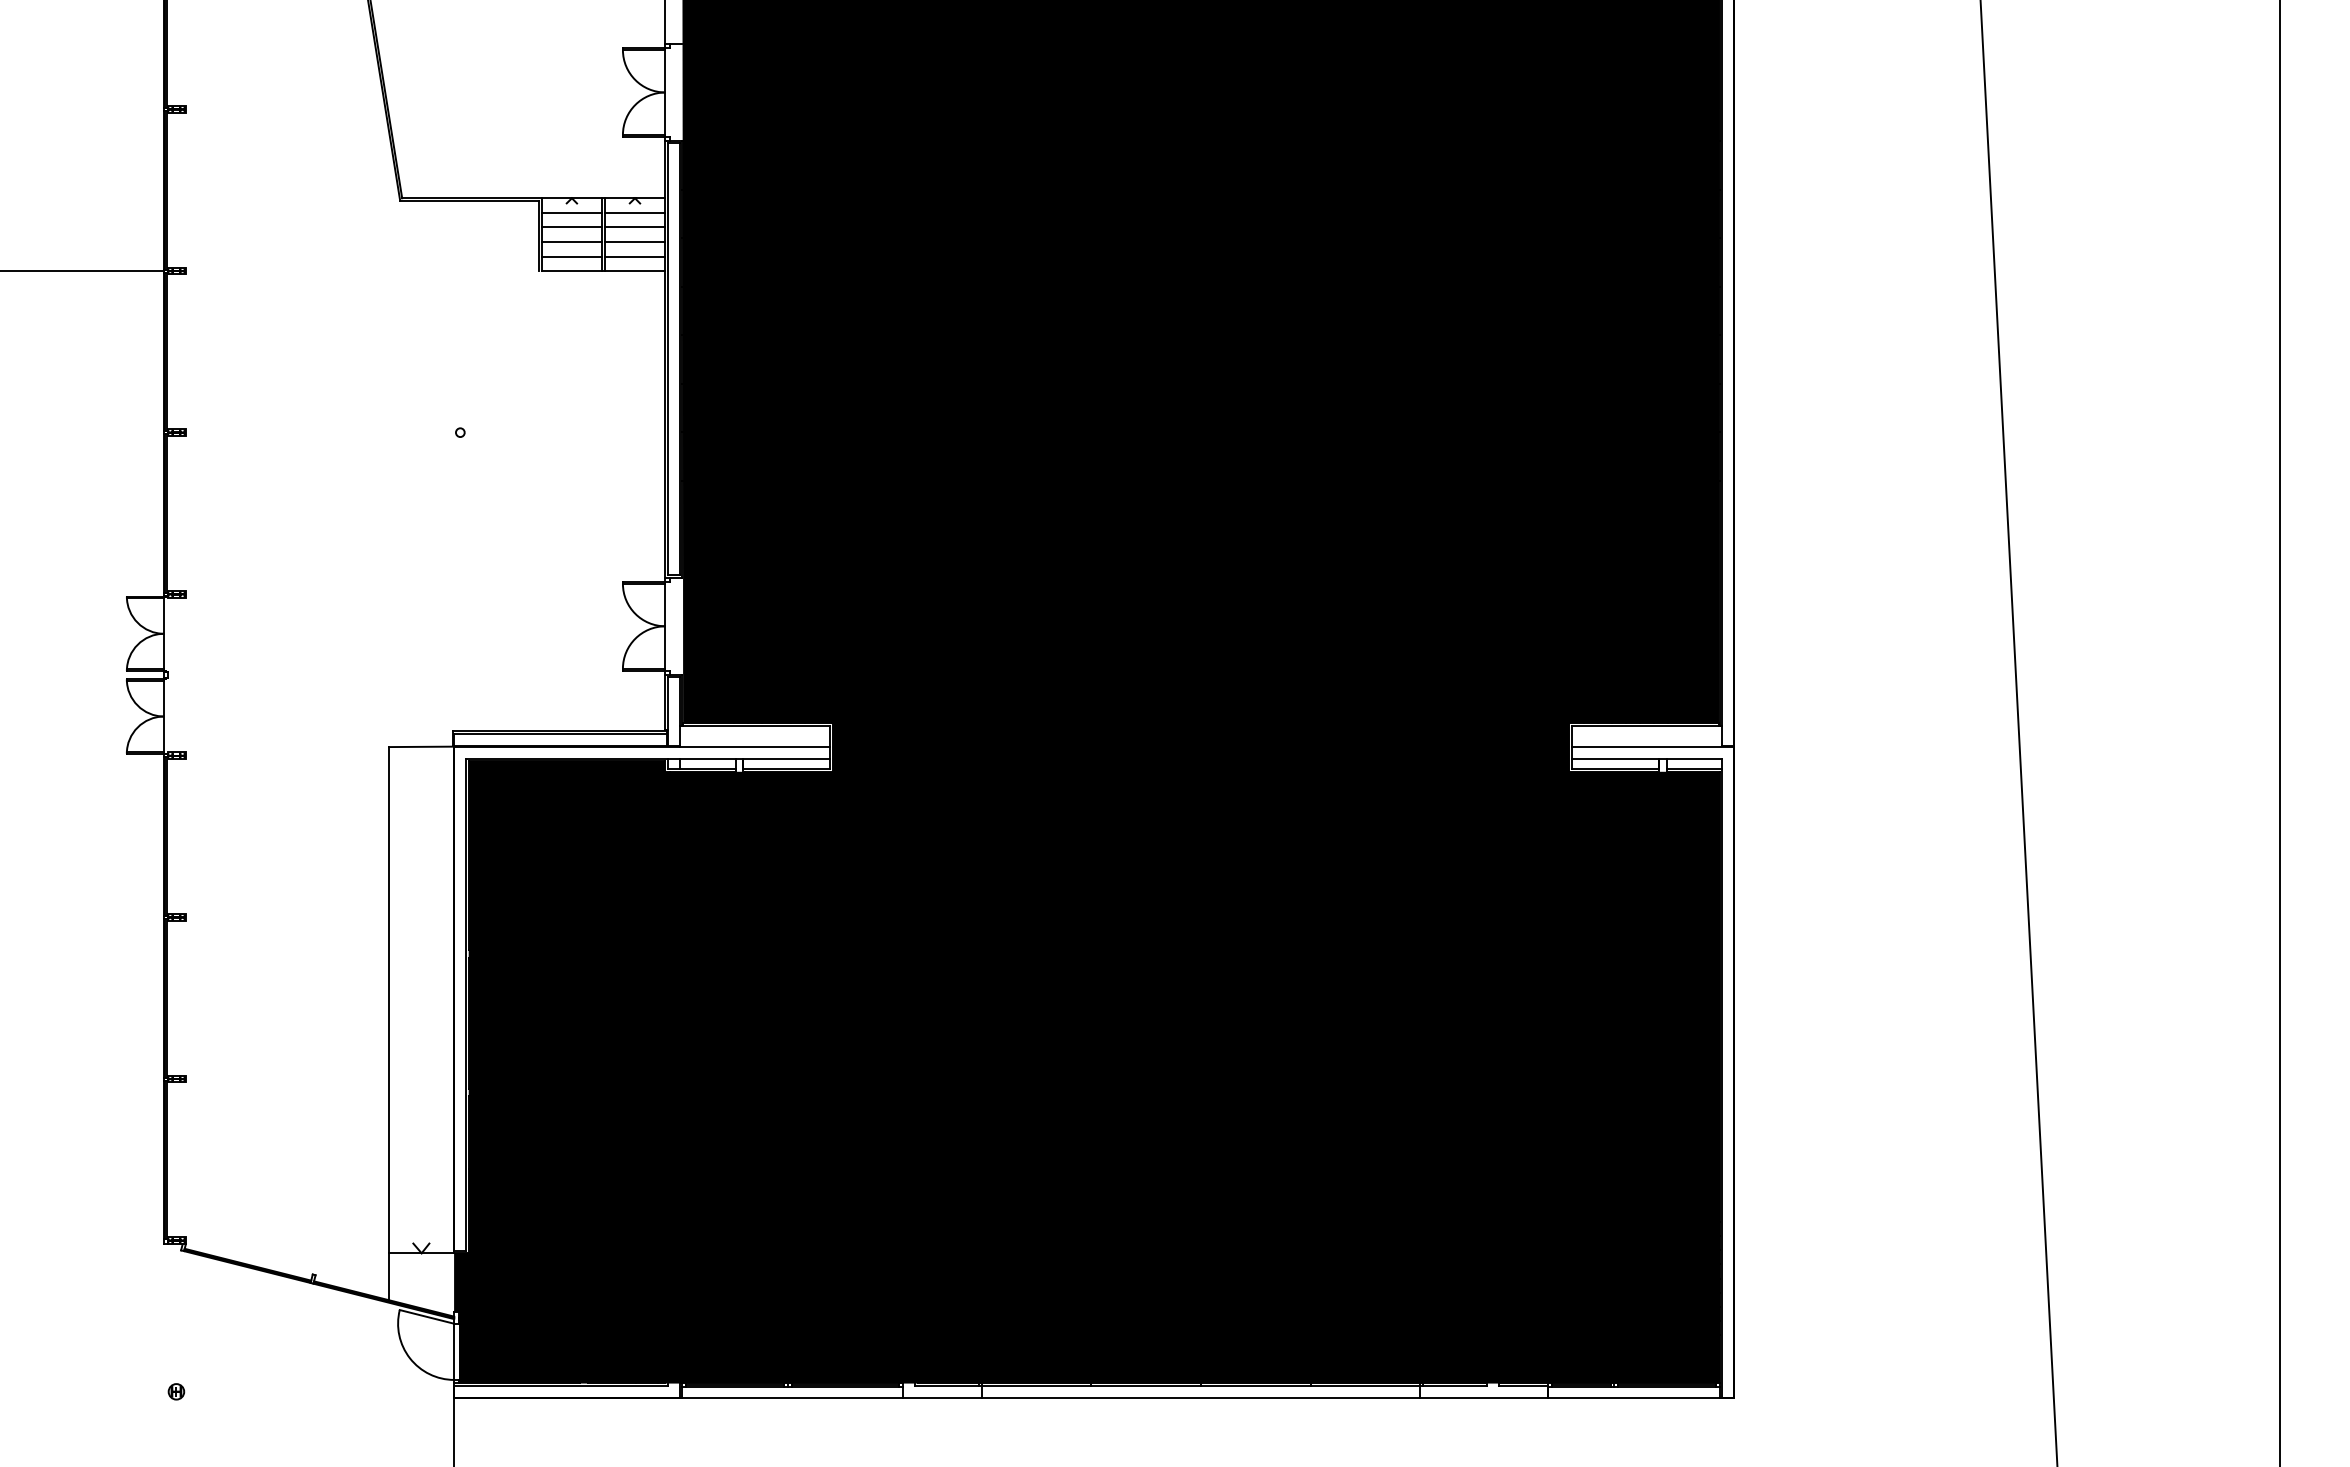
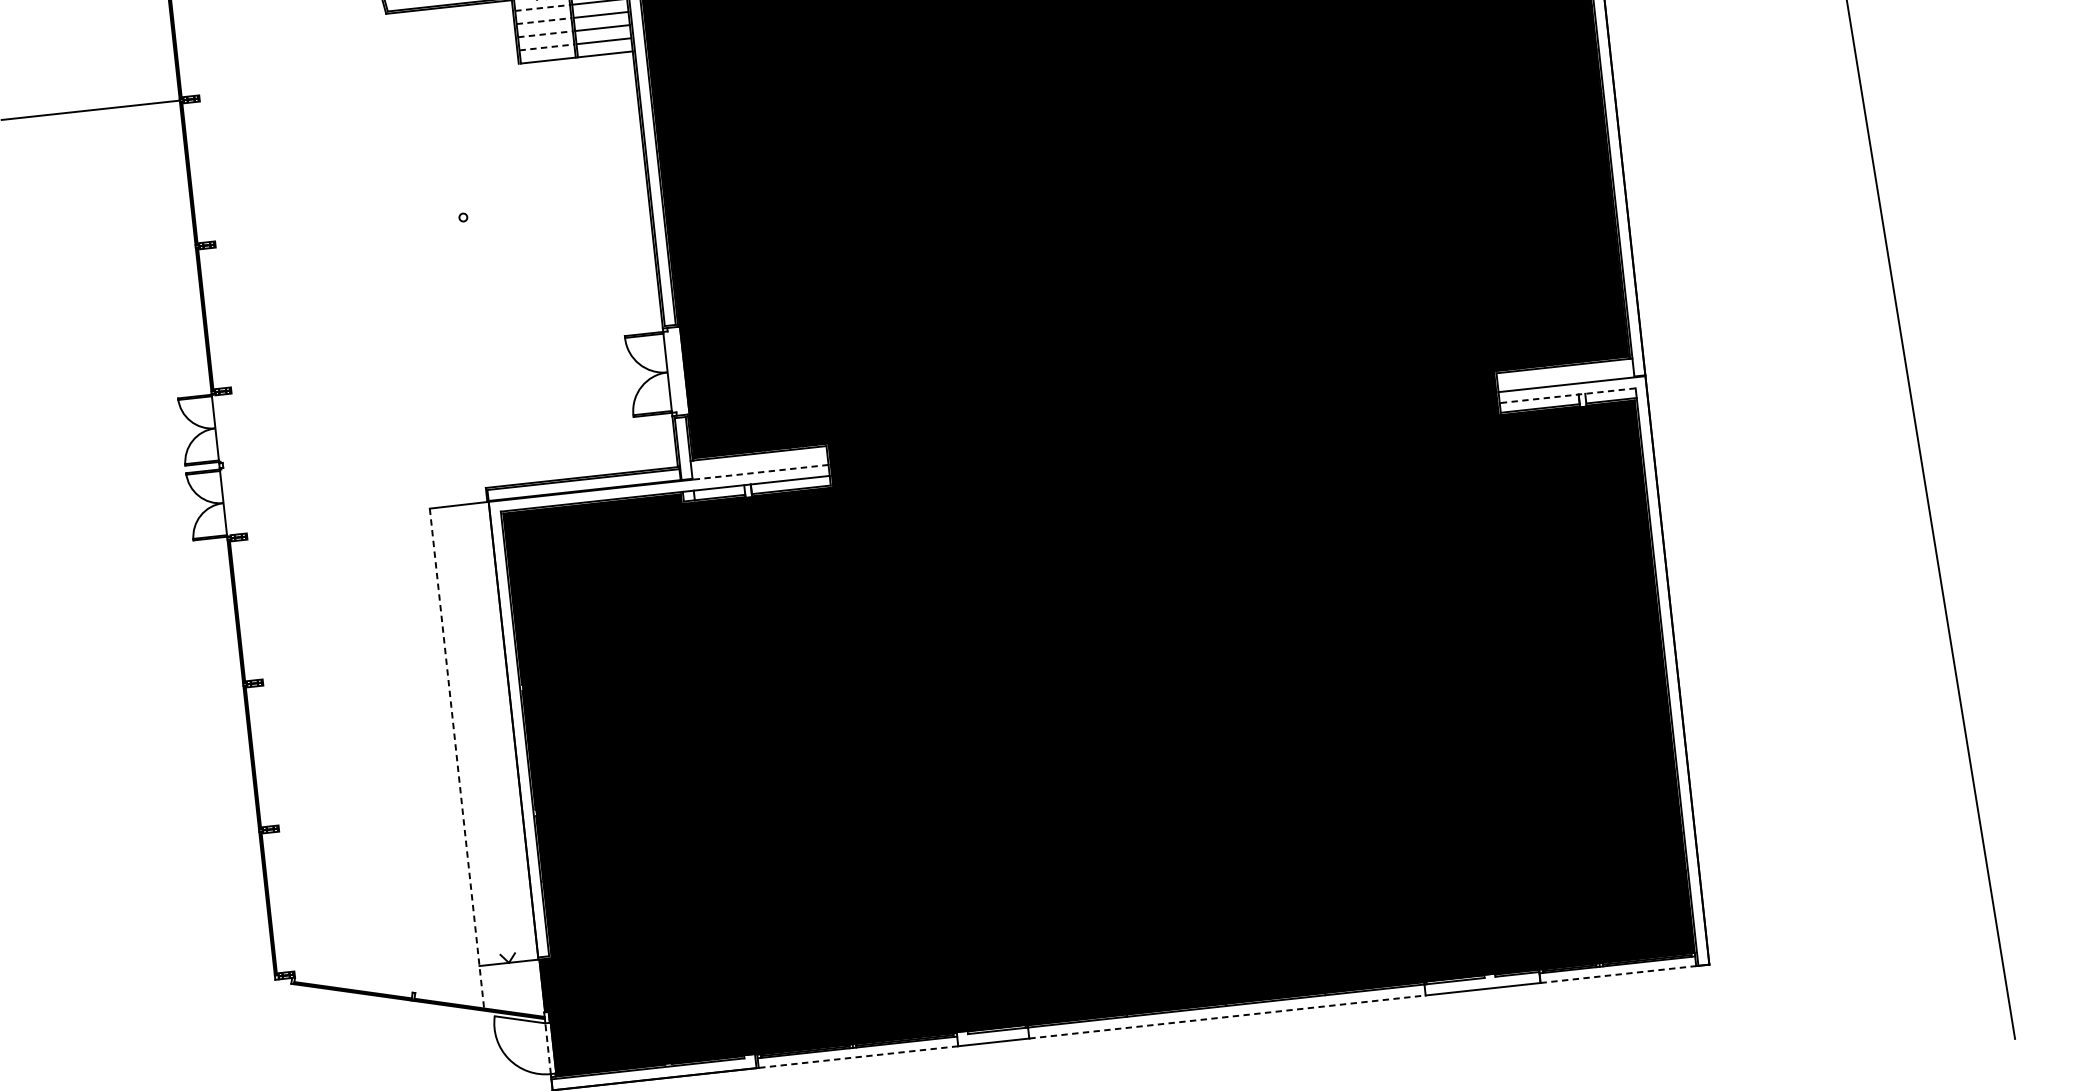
line: (572, 212) -> (543, 7), solid -> dashed
line: (572, 227) -> (544, 21), solid -> dashed
line: (572, 241) -> (545, 33), solid -> dashed
line: (572, 256) -> (547, 47), solid -> dashed
line: (754, 746) -> (759, 472), solid -> dashed
line: (1646, 758) -> (1567, 395), solid -> dashed
line: (389, 1023) -> (457, 758), solid -> dashed
line: (454, 1351) -> (548, 1048), solid -> dashed
line: (792, 1397) -> (858, 1056), solid -> dashed
line: (1201, 1397) -> (1227, 1016), solid -> dashed
line: (1634, 1397) -> (1619, 974), solid -> dashed

